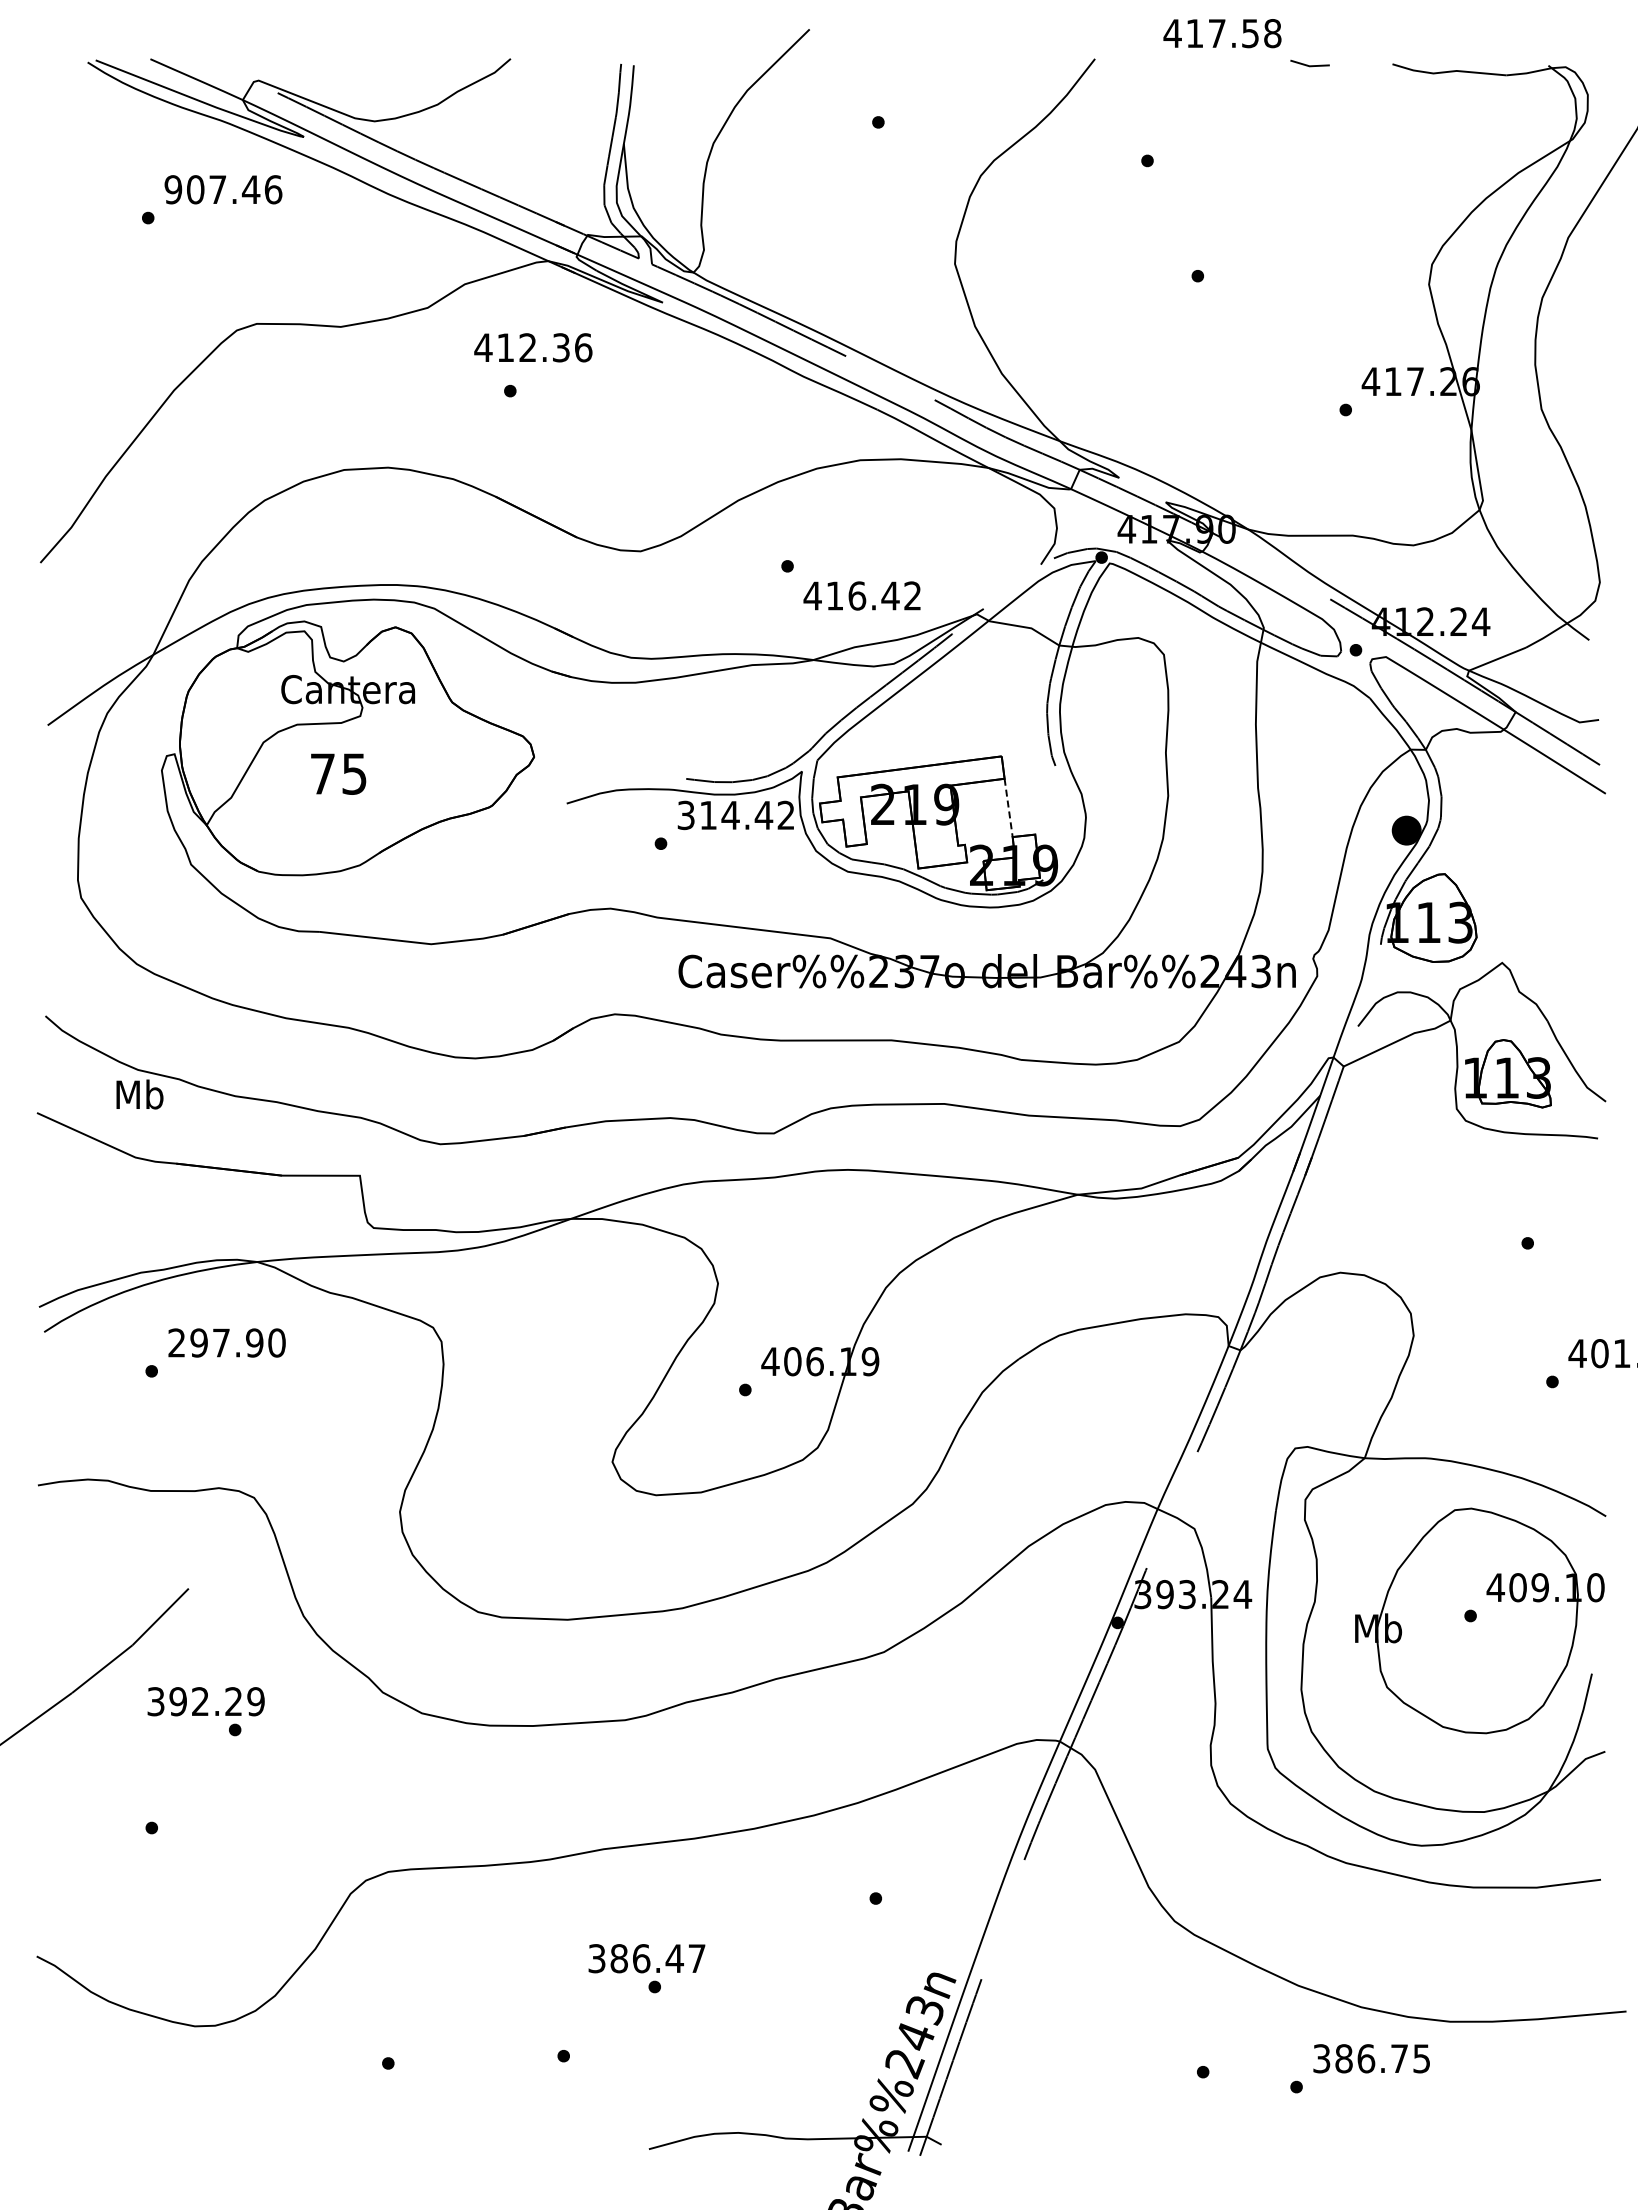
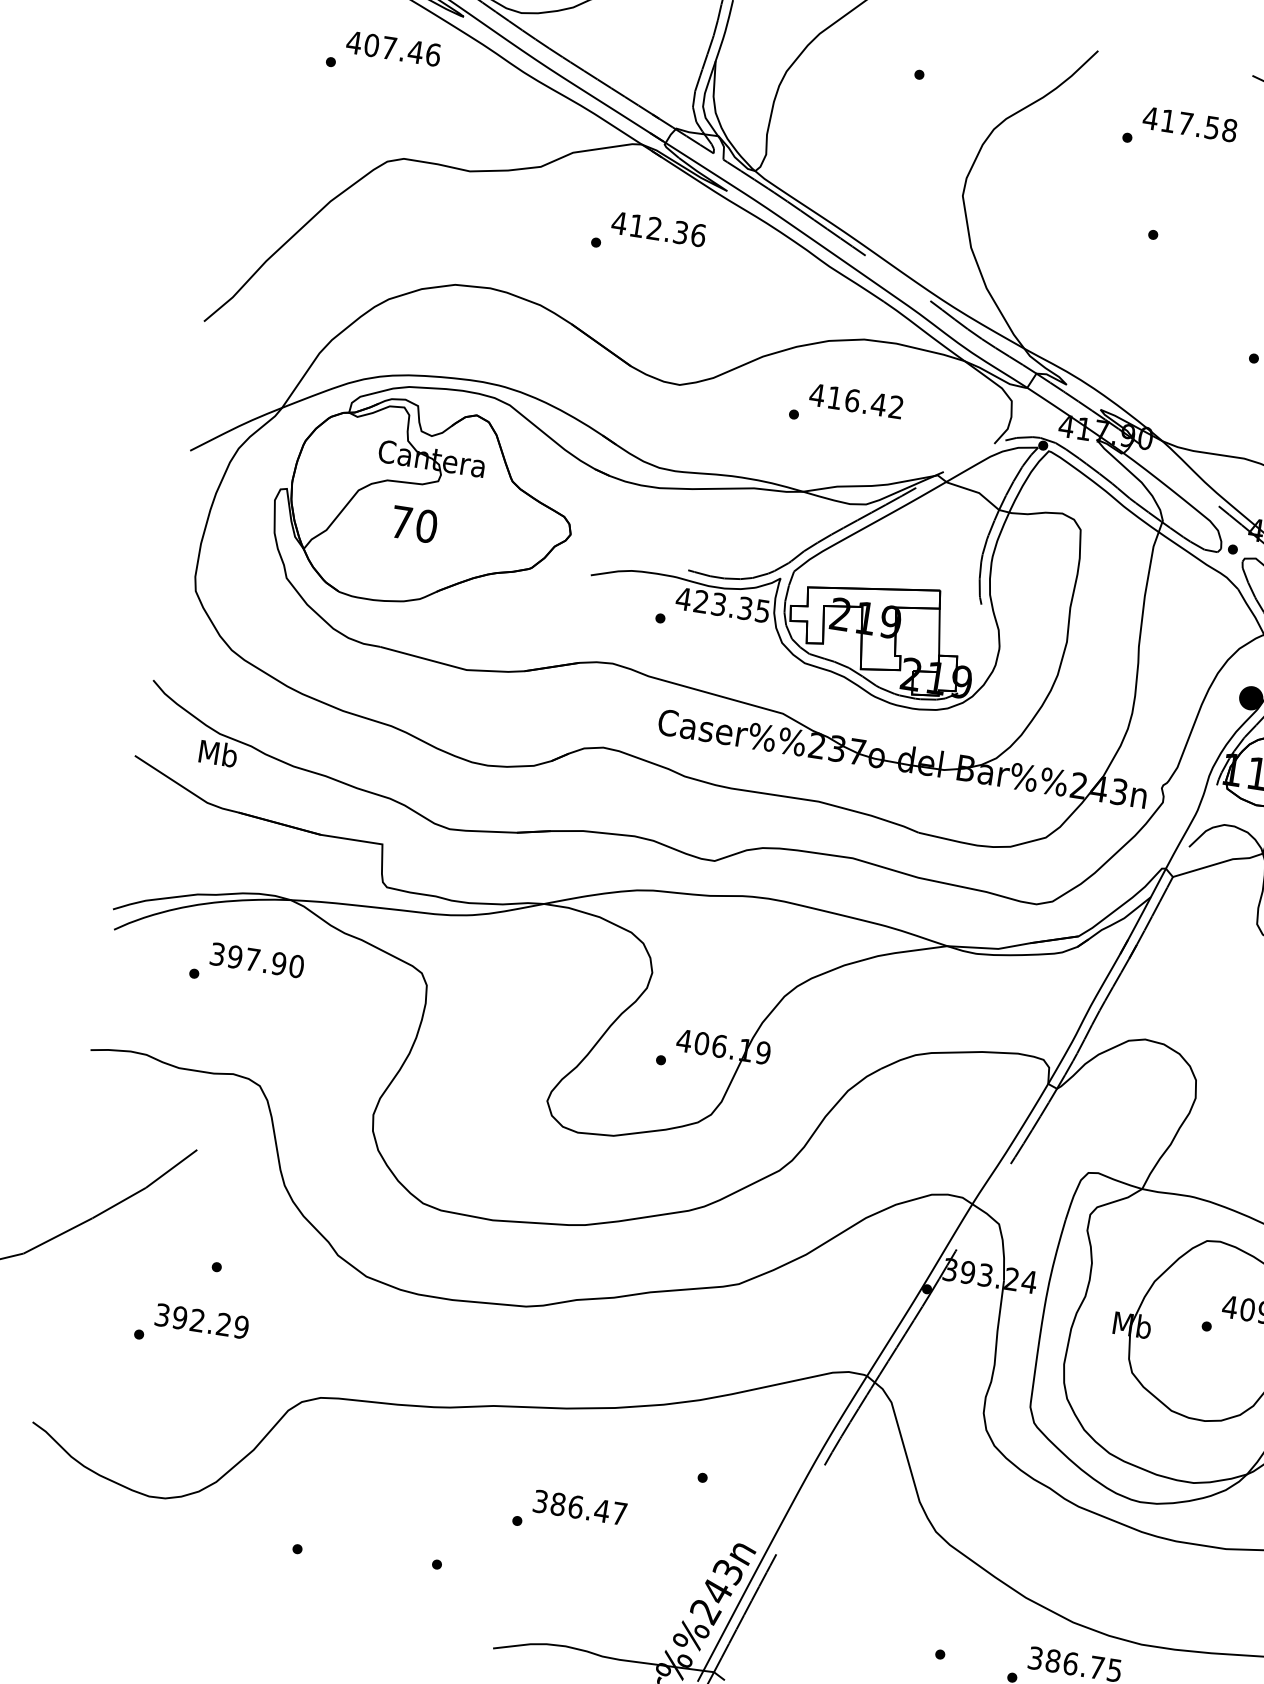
text: (1222, 33) -> (1190, 124), moved
text: (173, 189) -> (354, 42), 907.46 -> 407.46
text: (533, 347) -> (658, 229), moved
text: (861, 595) -> (855, 400), moved
text: (354, 773) -> (426, 525), 75 -> 70
line: (1008, 808) -> (939, 632), dashed -> solid
text: (735, 815) -> (722, 605), 314.42 -> 423.35
text: (176, 1342) -> (217, 953), 297.90 -> 397.90
text: (205, 1701) -> (201, 1321), moved
text: (646, 1958) -> (579, 1507), moved

